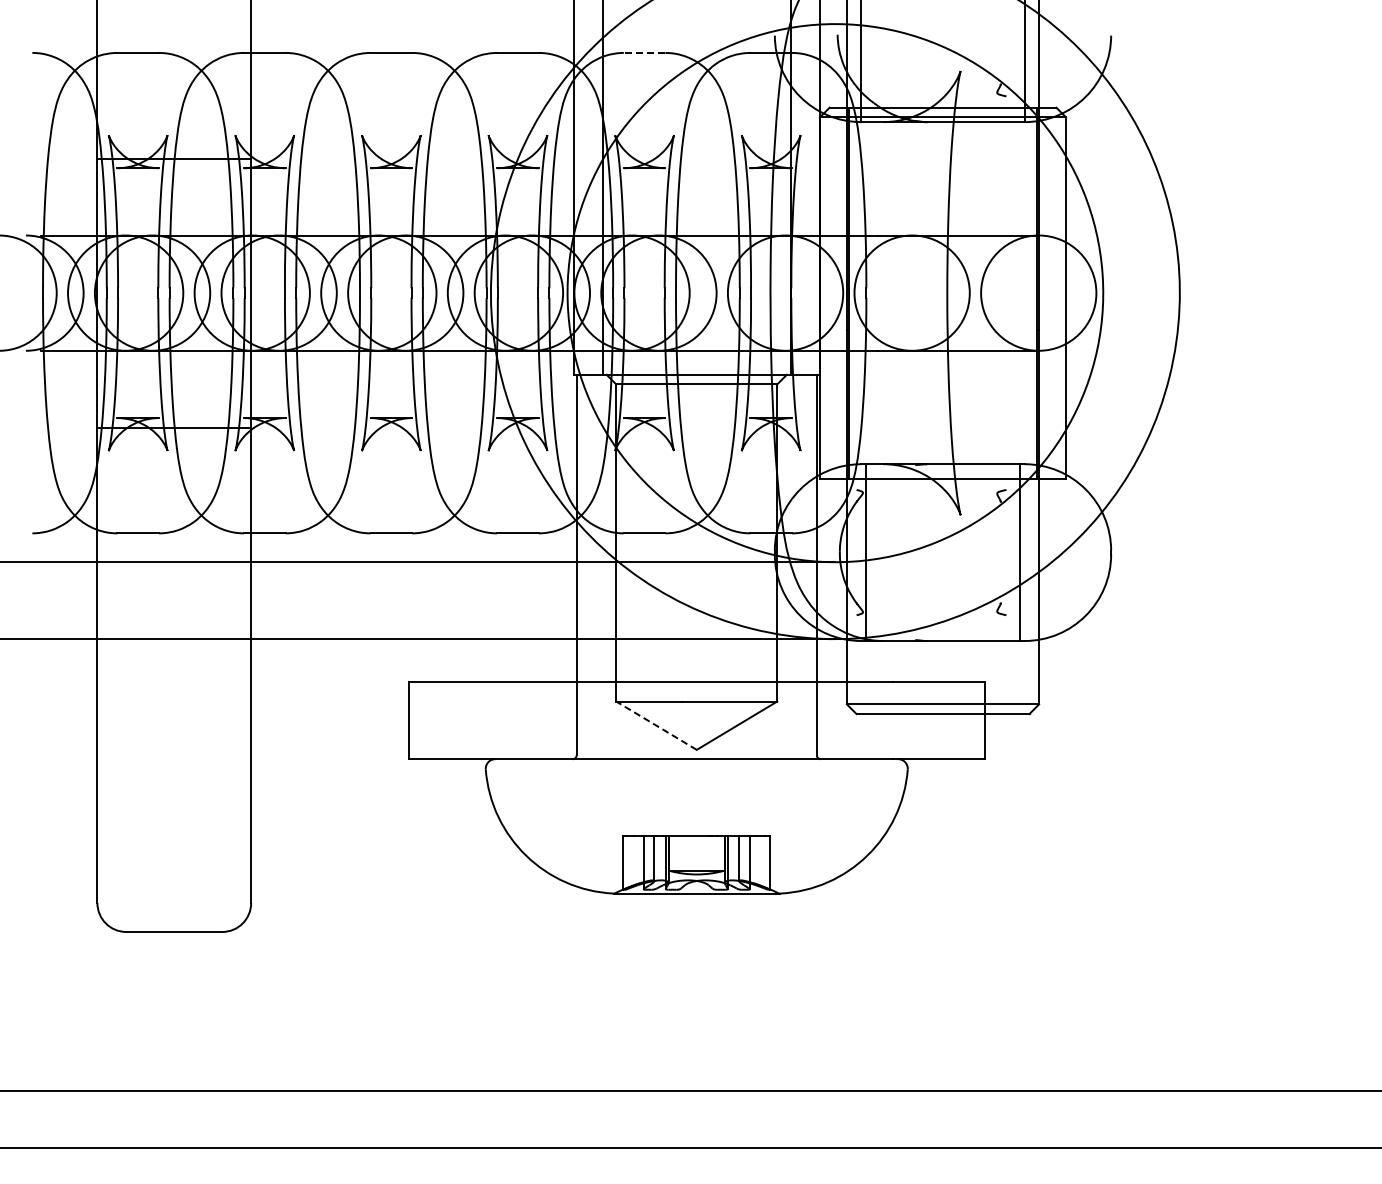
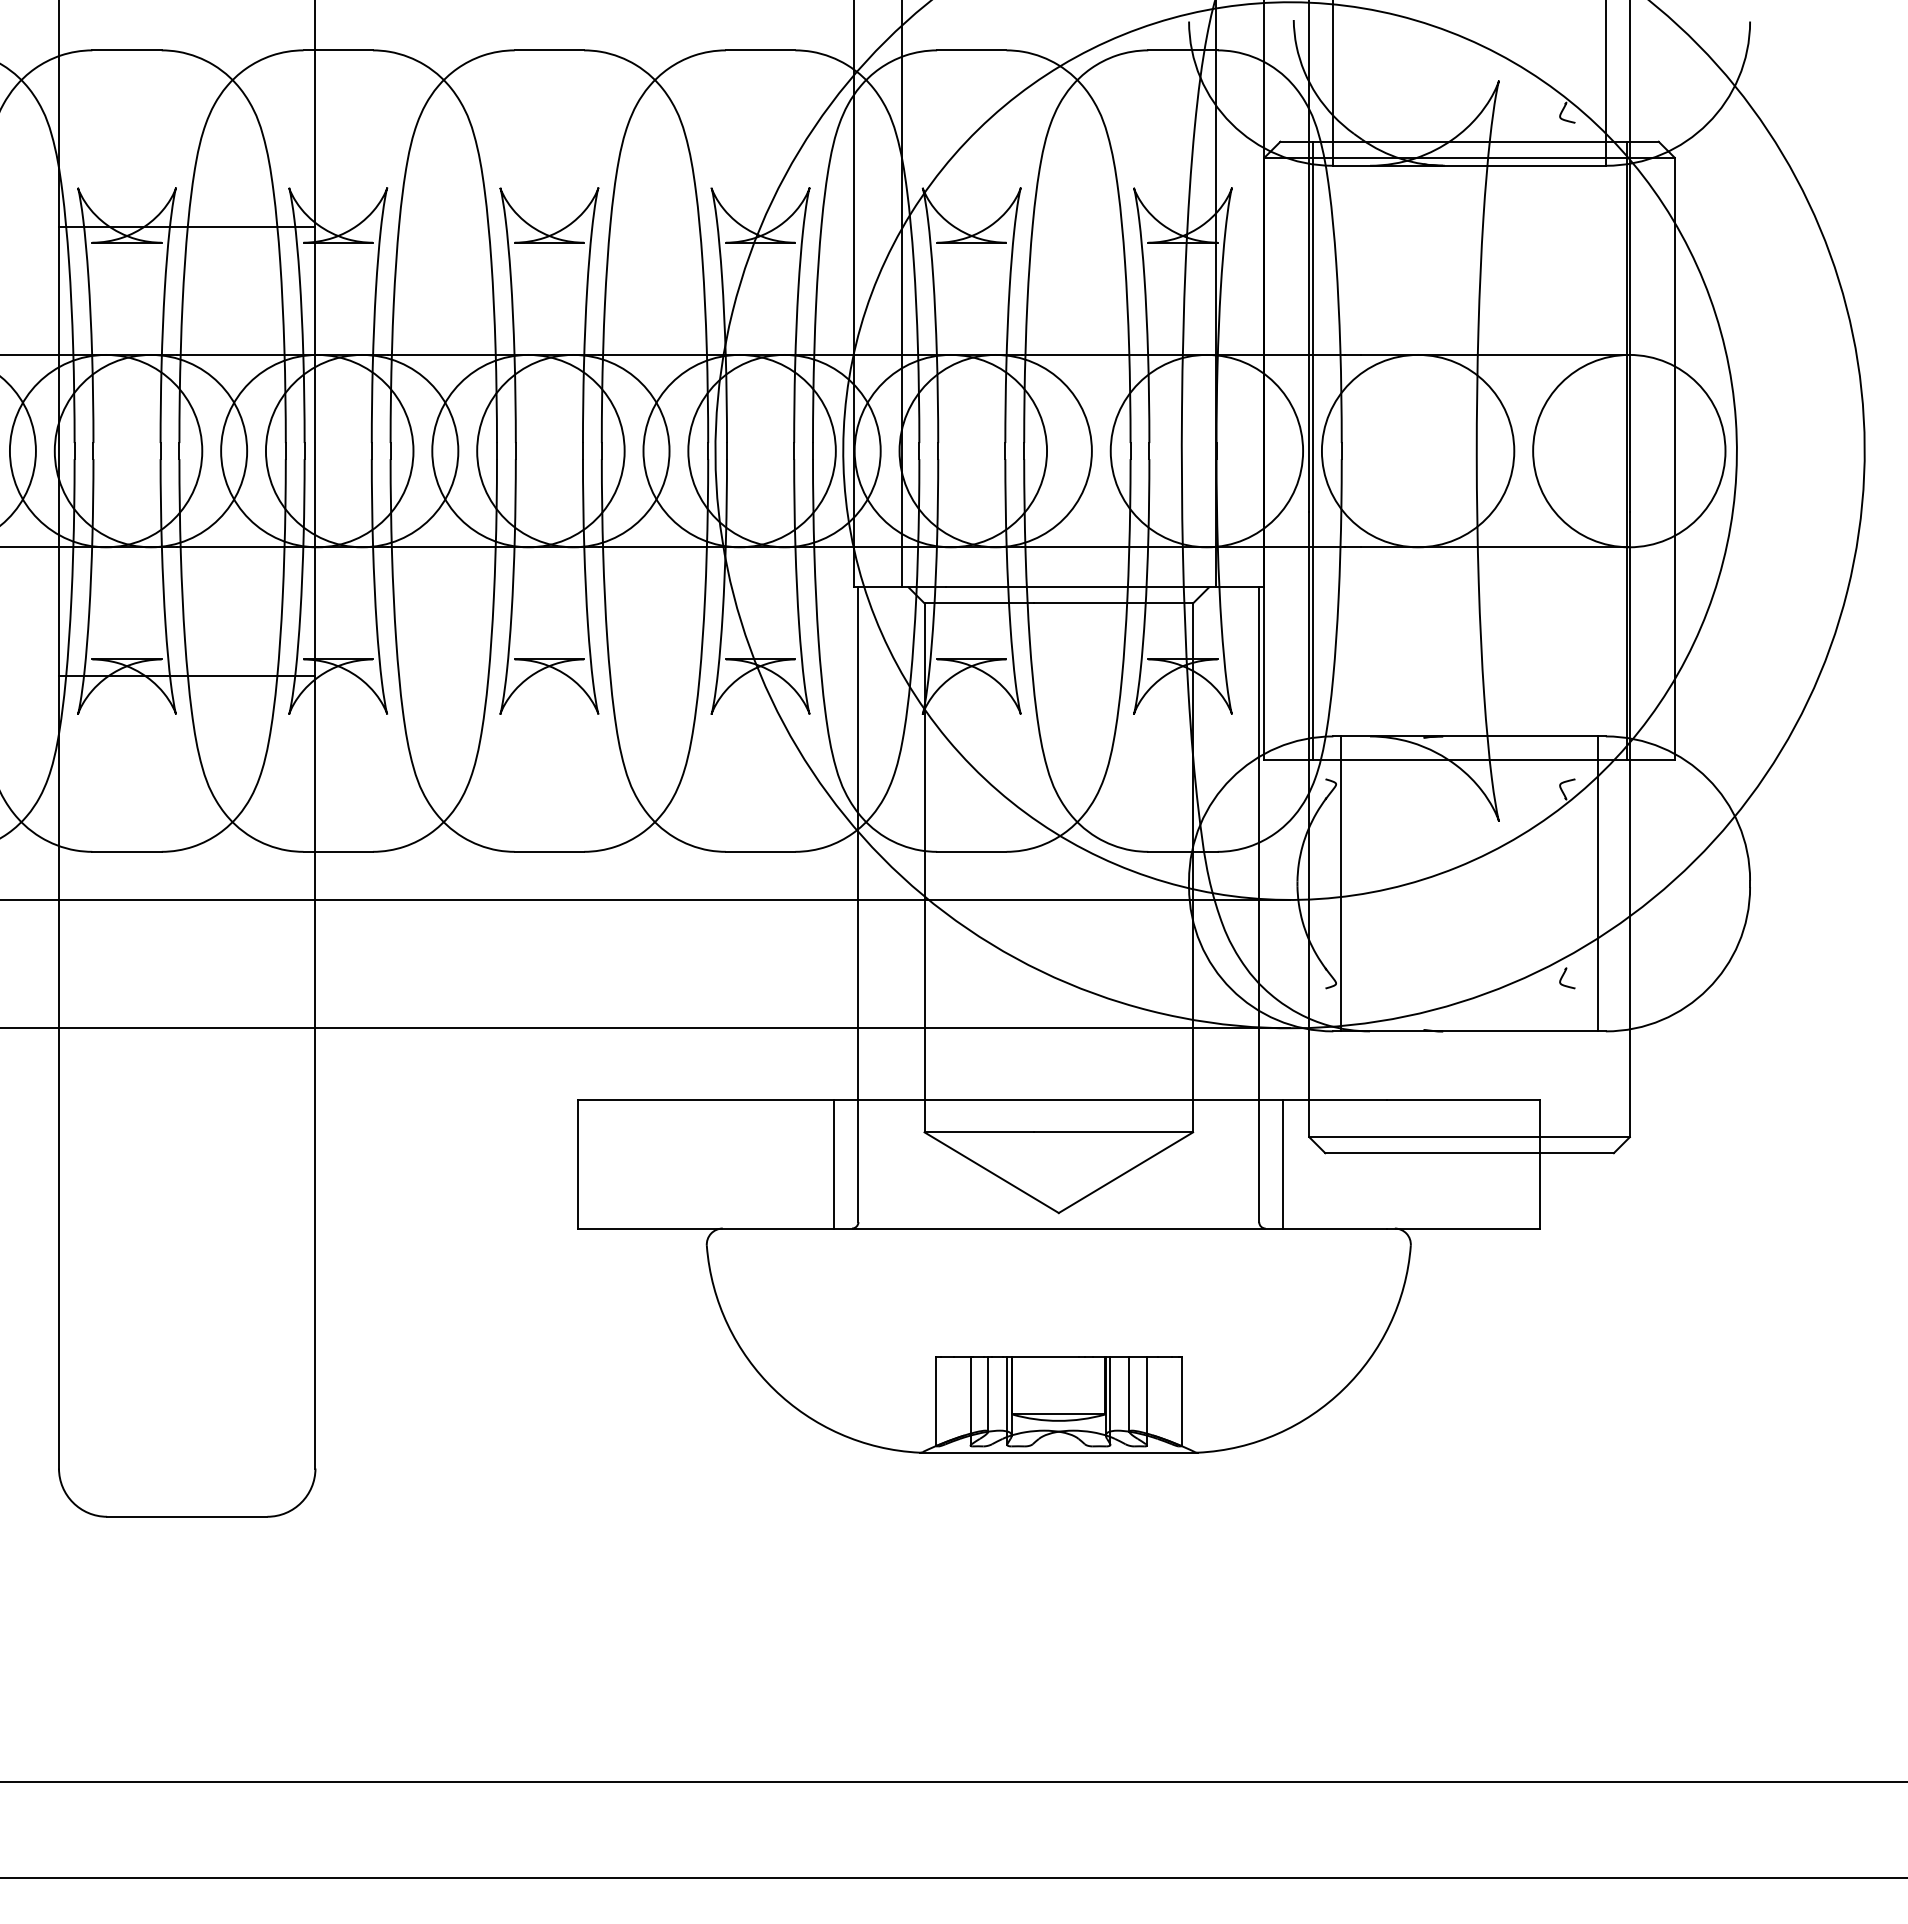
line: (644, 52) -> (971, 49), dashed -> solid
line: (562, 720) -> (834, 1164), added
line: (831, 720) -> (1283, 1164), added
line: (656, 725) -> (991, 1172), dashed -> solid

